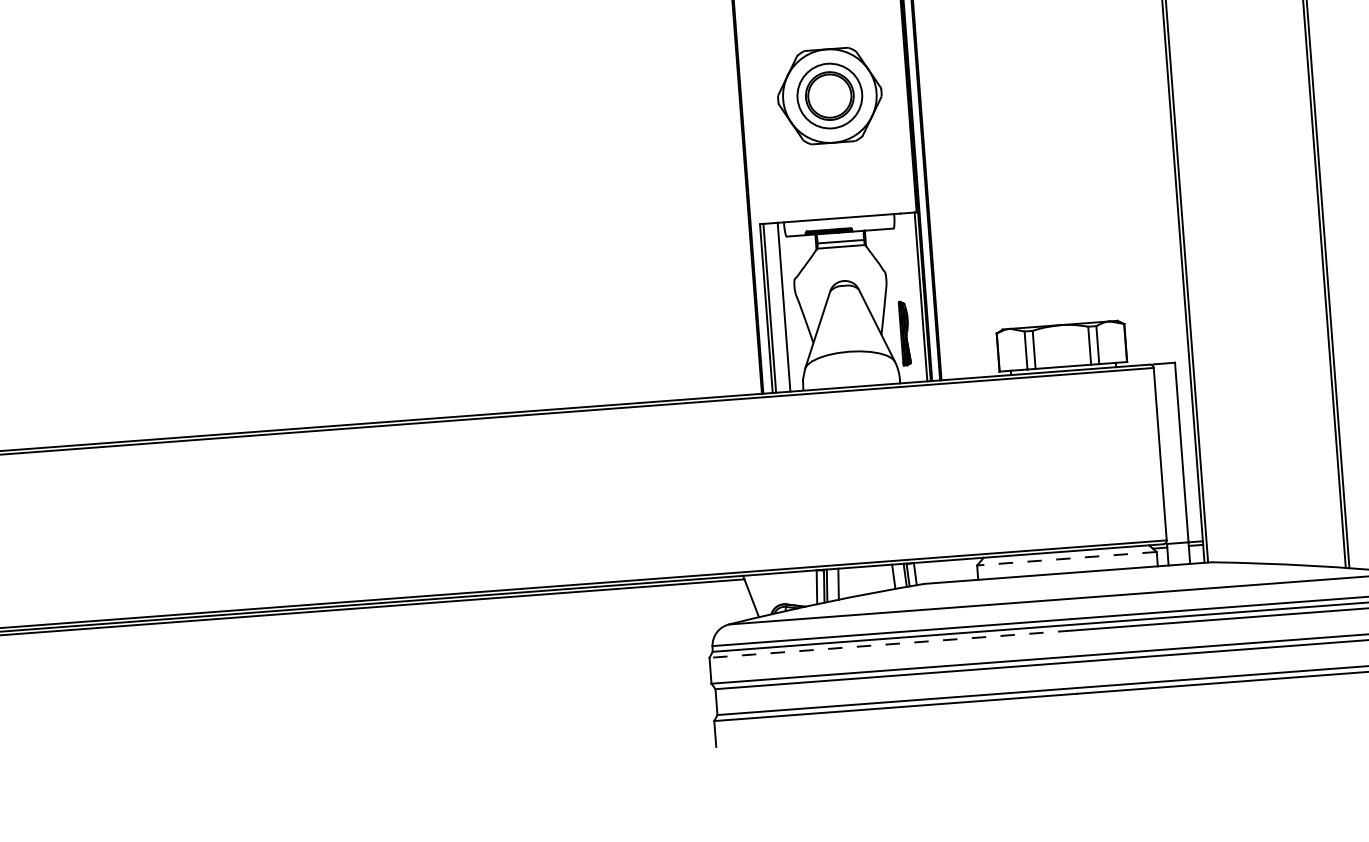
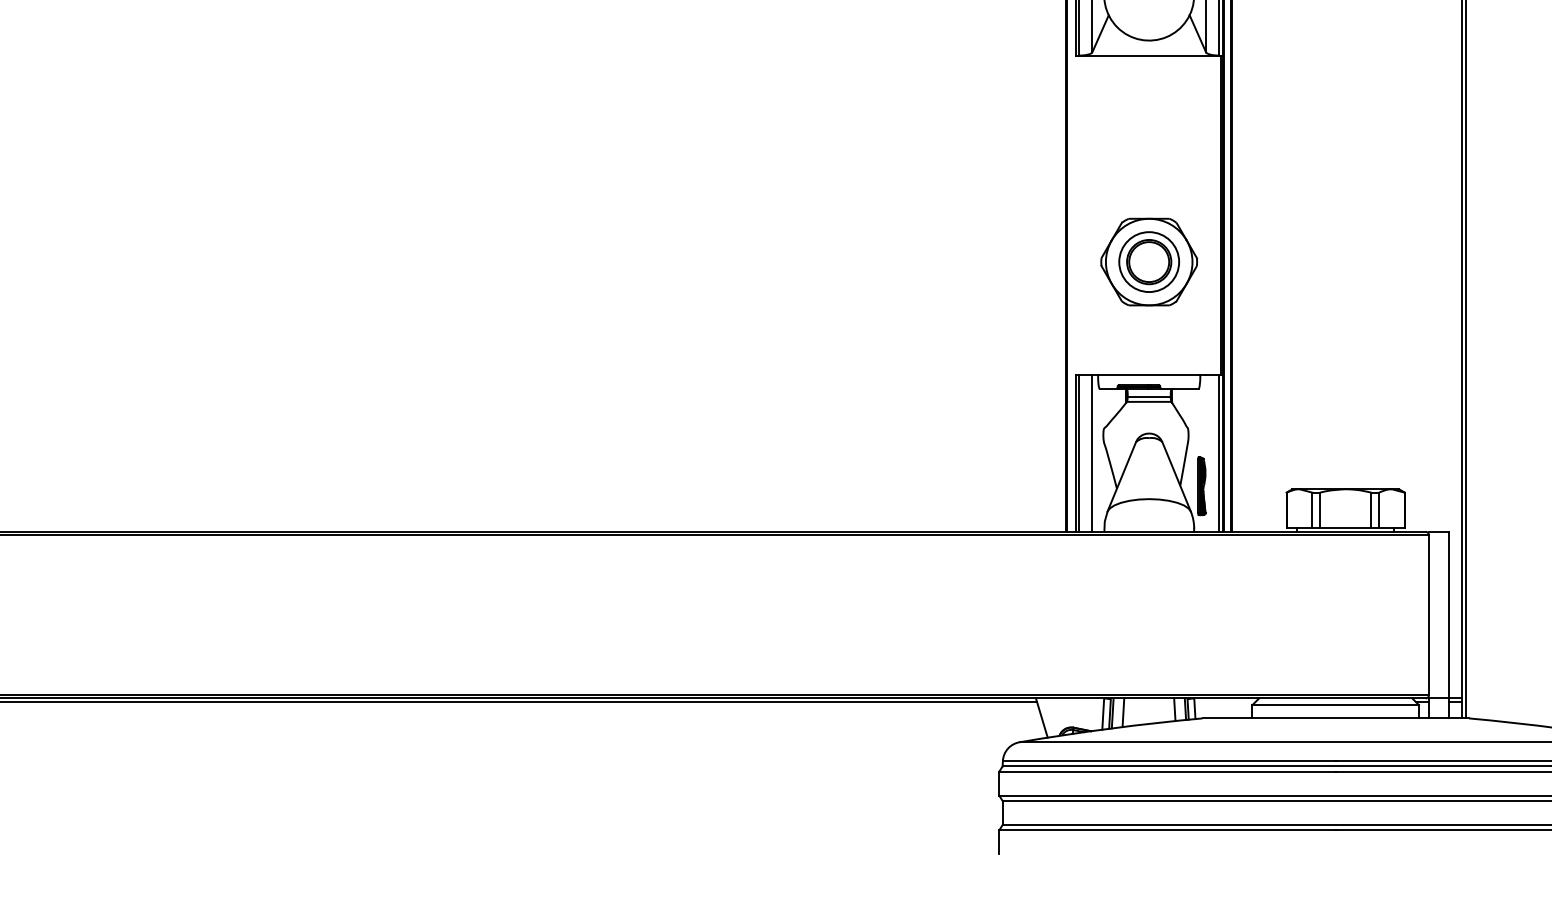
line: (1066, 559) -> (1335, 705), dashed -> solid
line: (890, 643) -> (1167, 771), dashed -> solid

